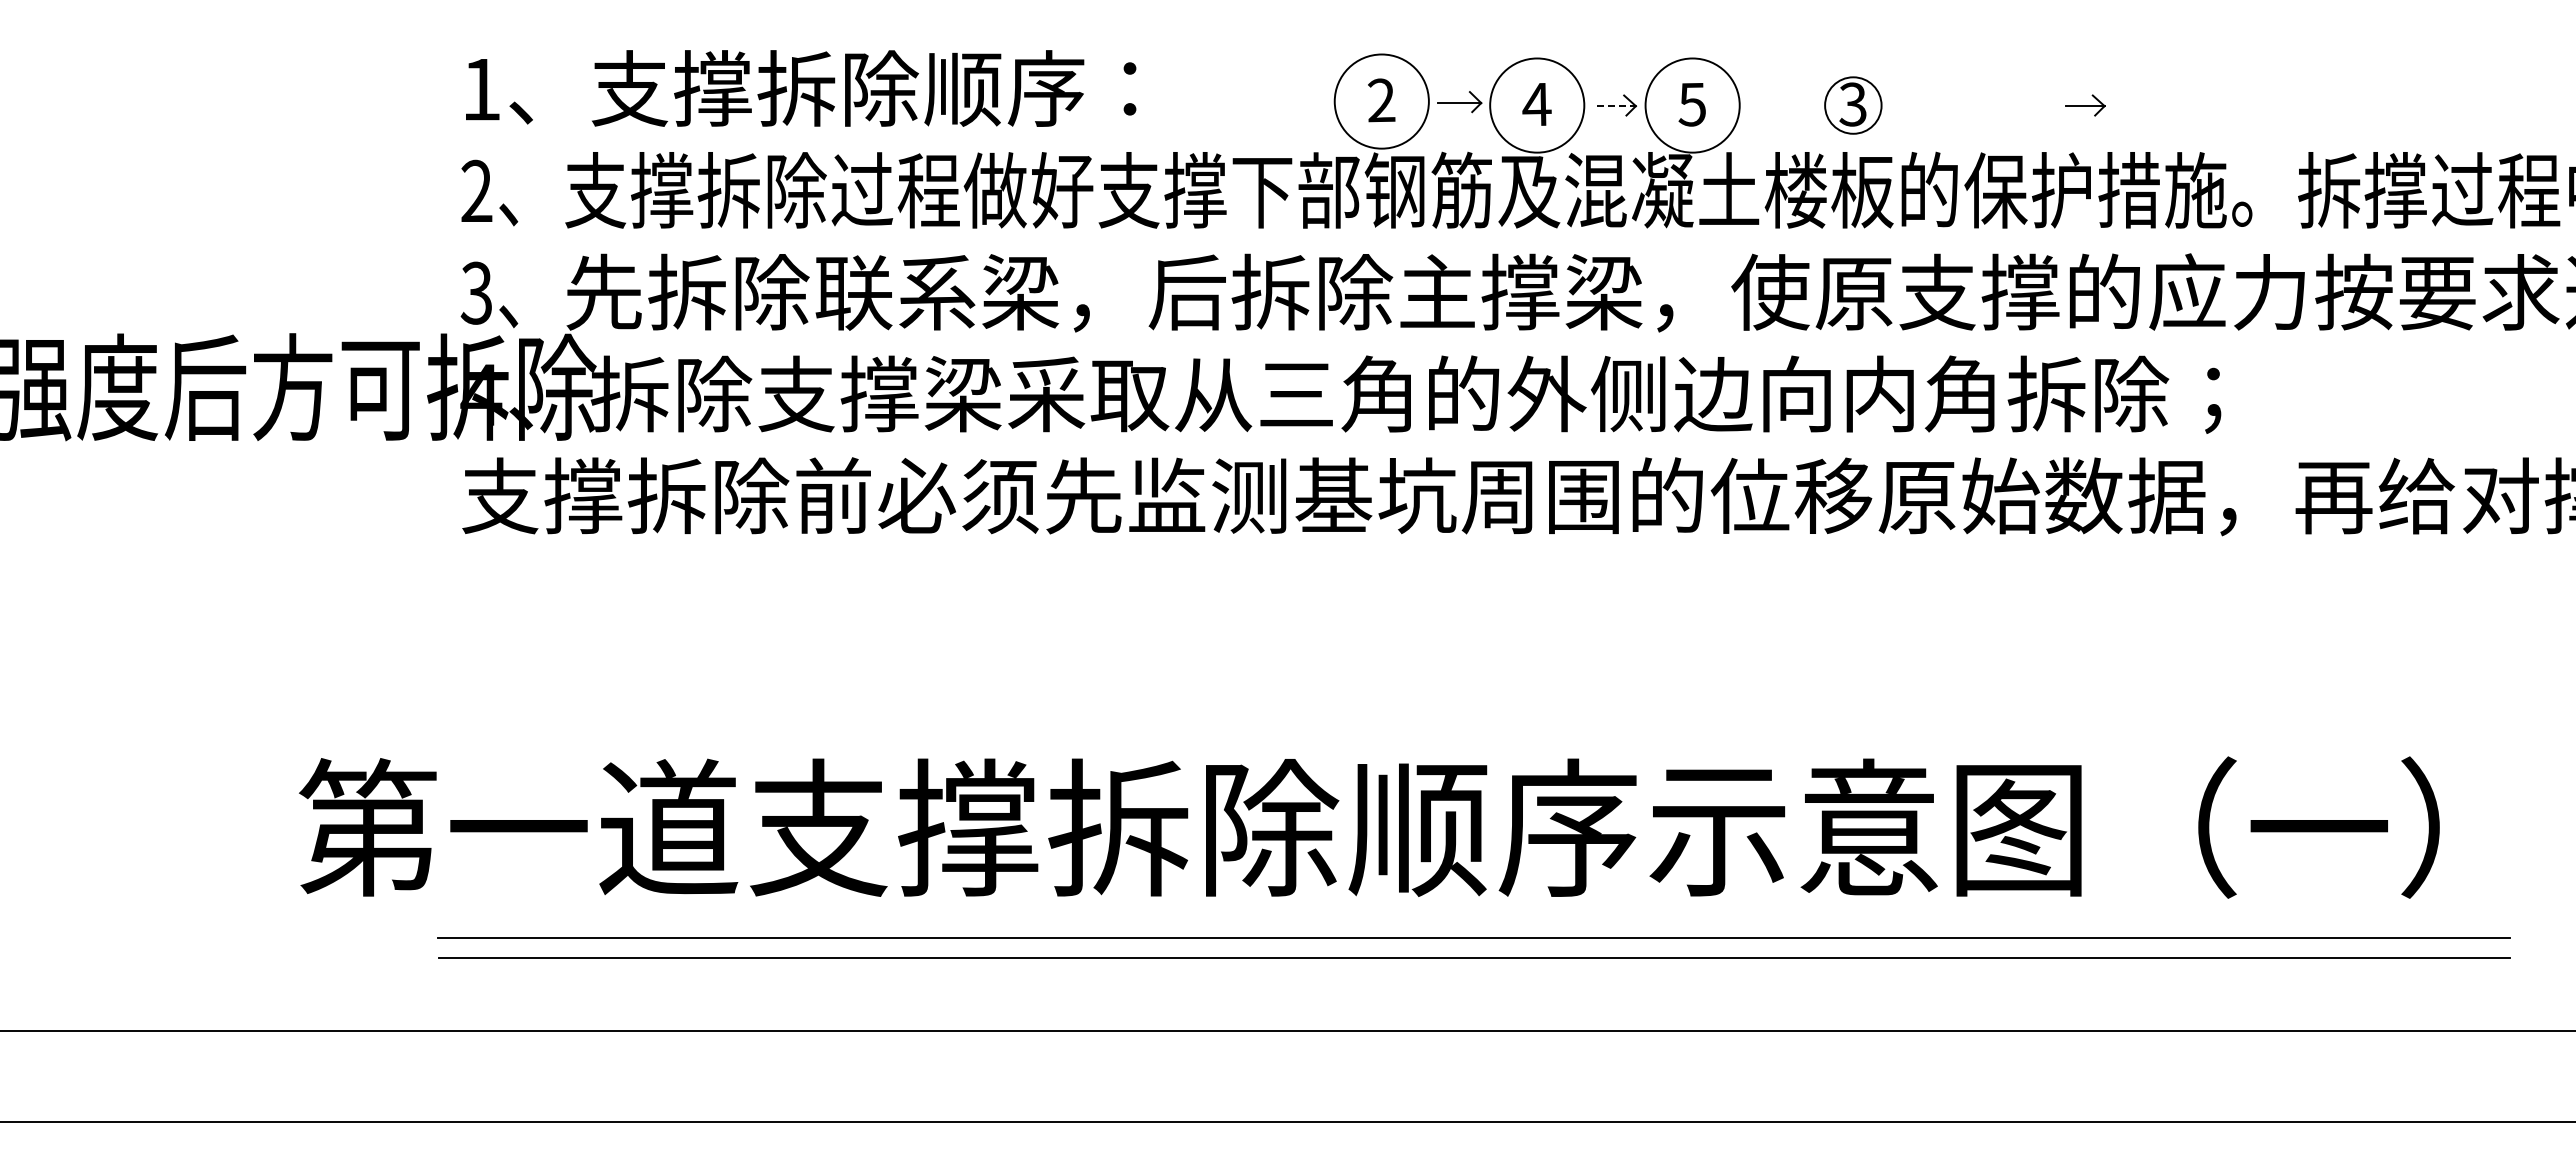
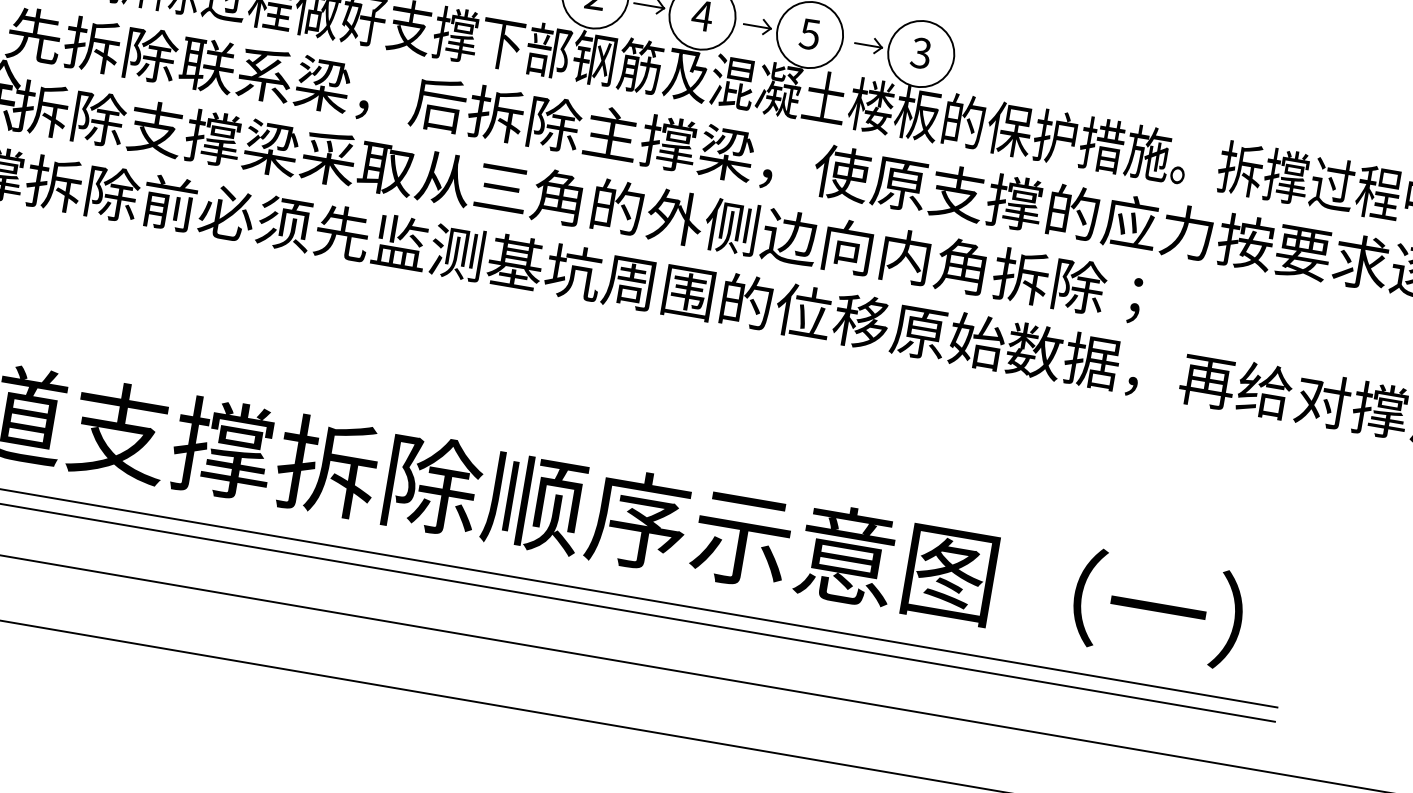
circle: (1853, 105) -> (921, 54), size x1.67
part: (2085, 105) -> (868, 45), moved
line: (1617, 106) -> (757, 26), dashed -> solid

